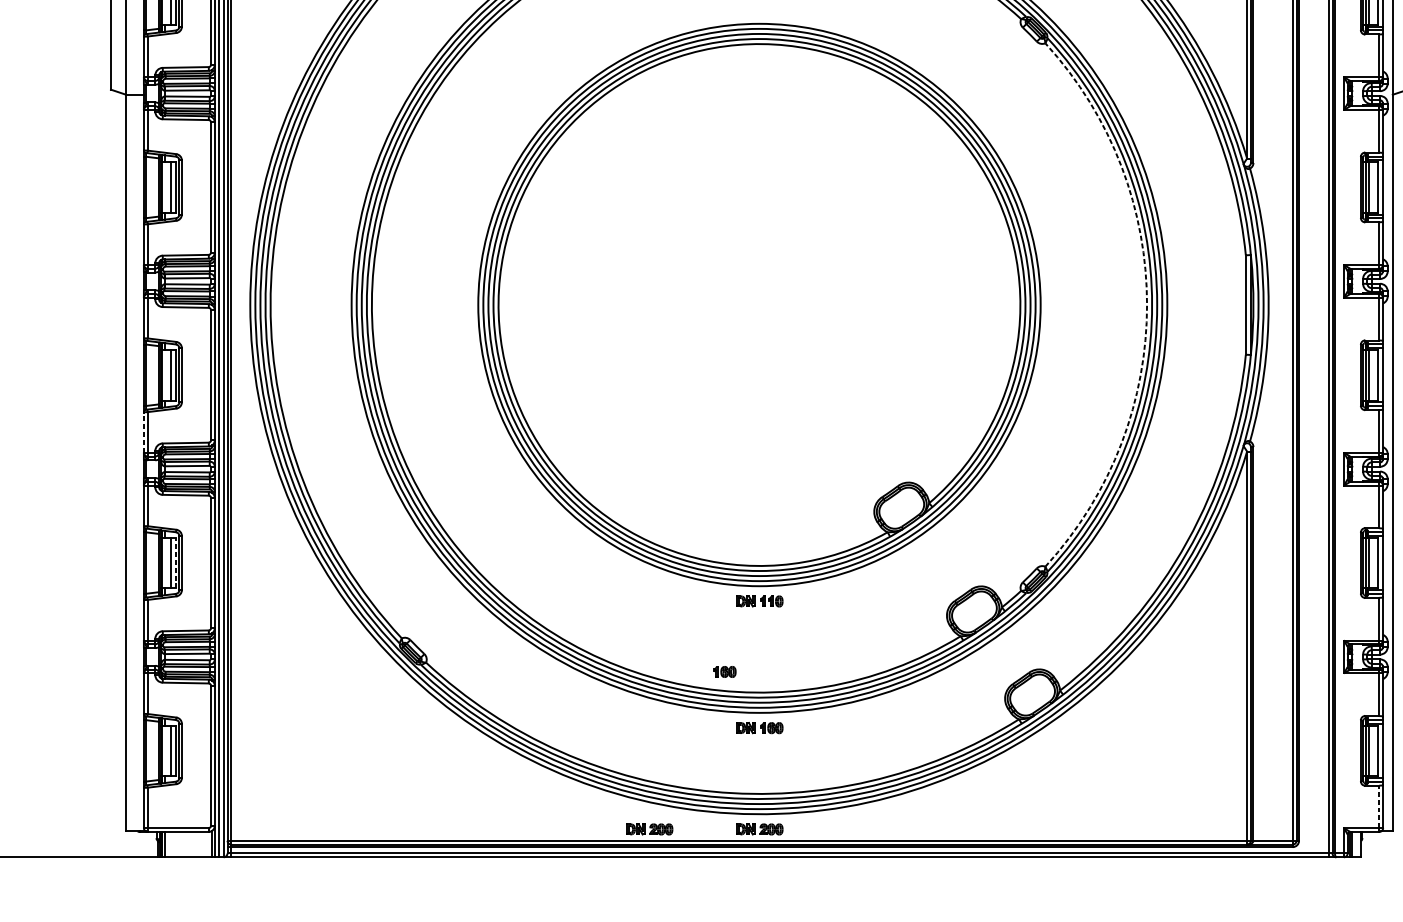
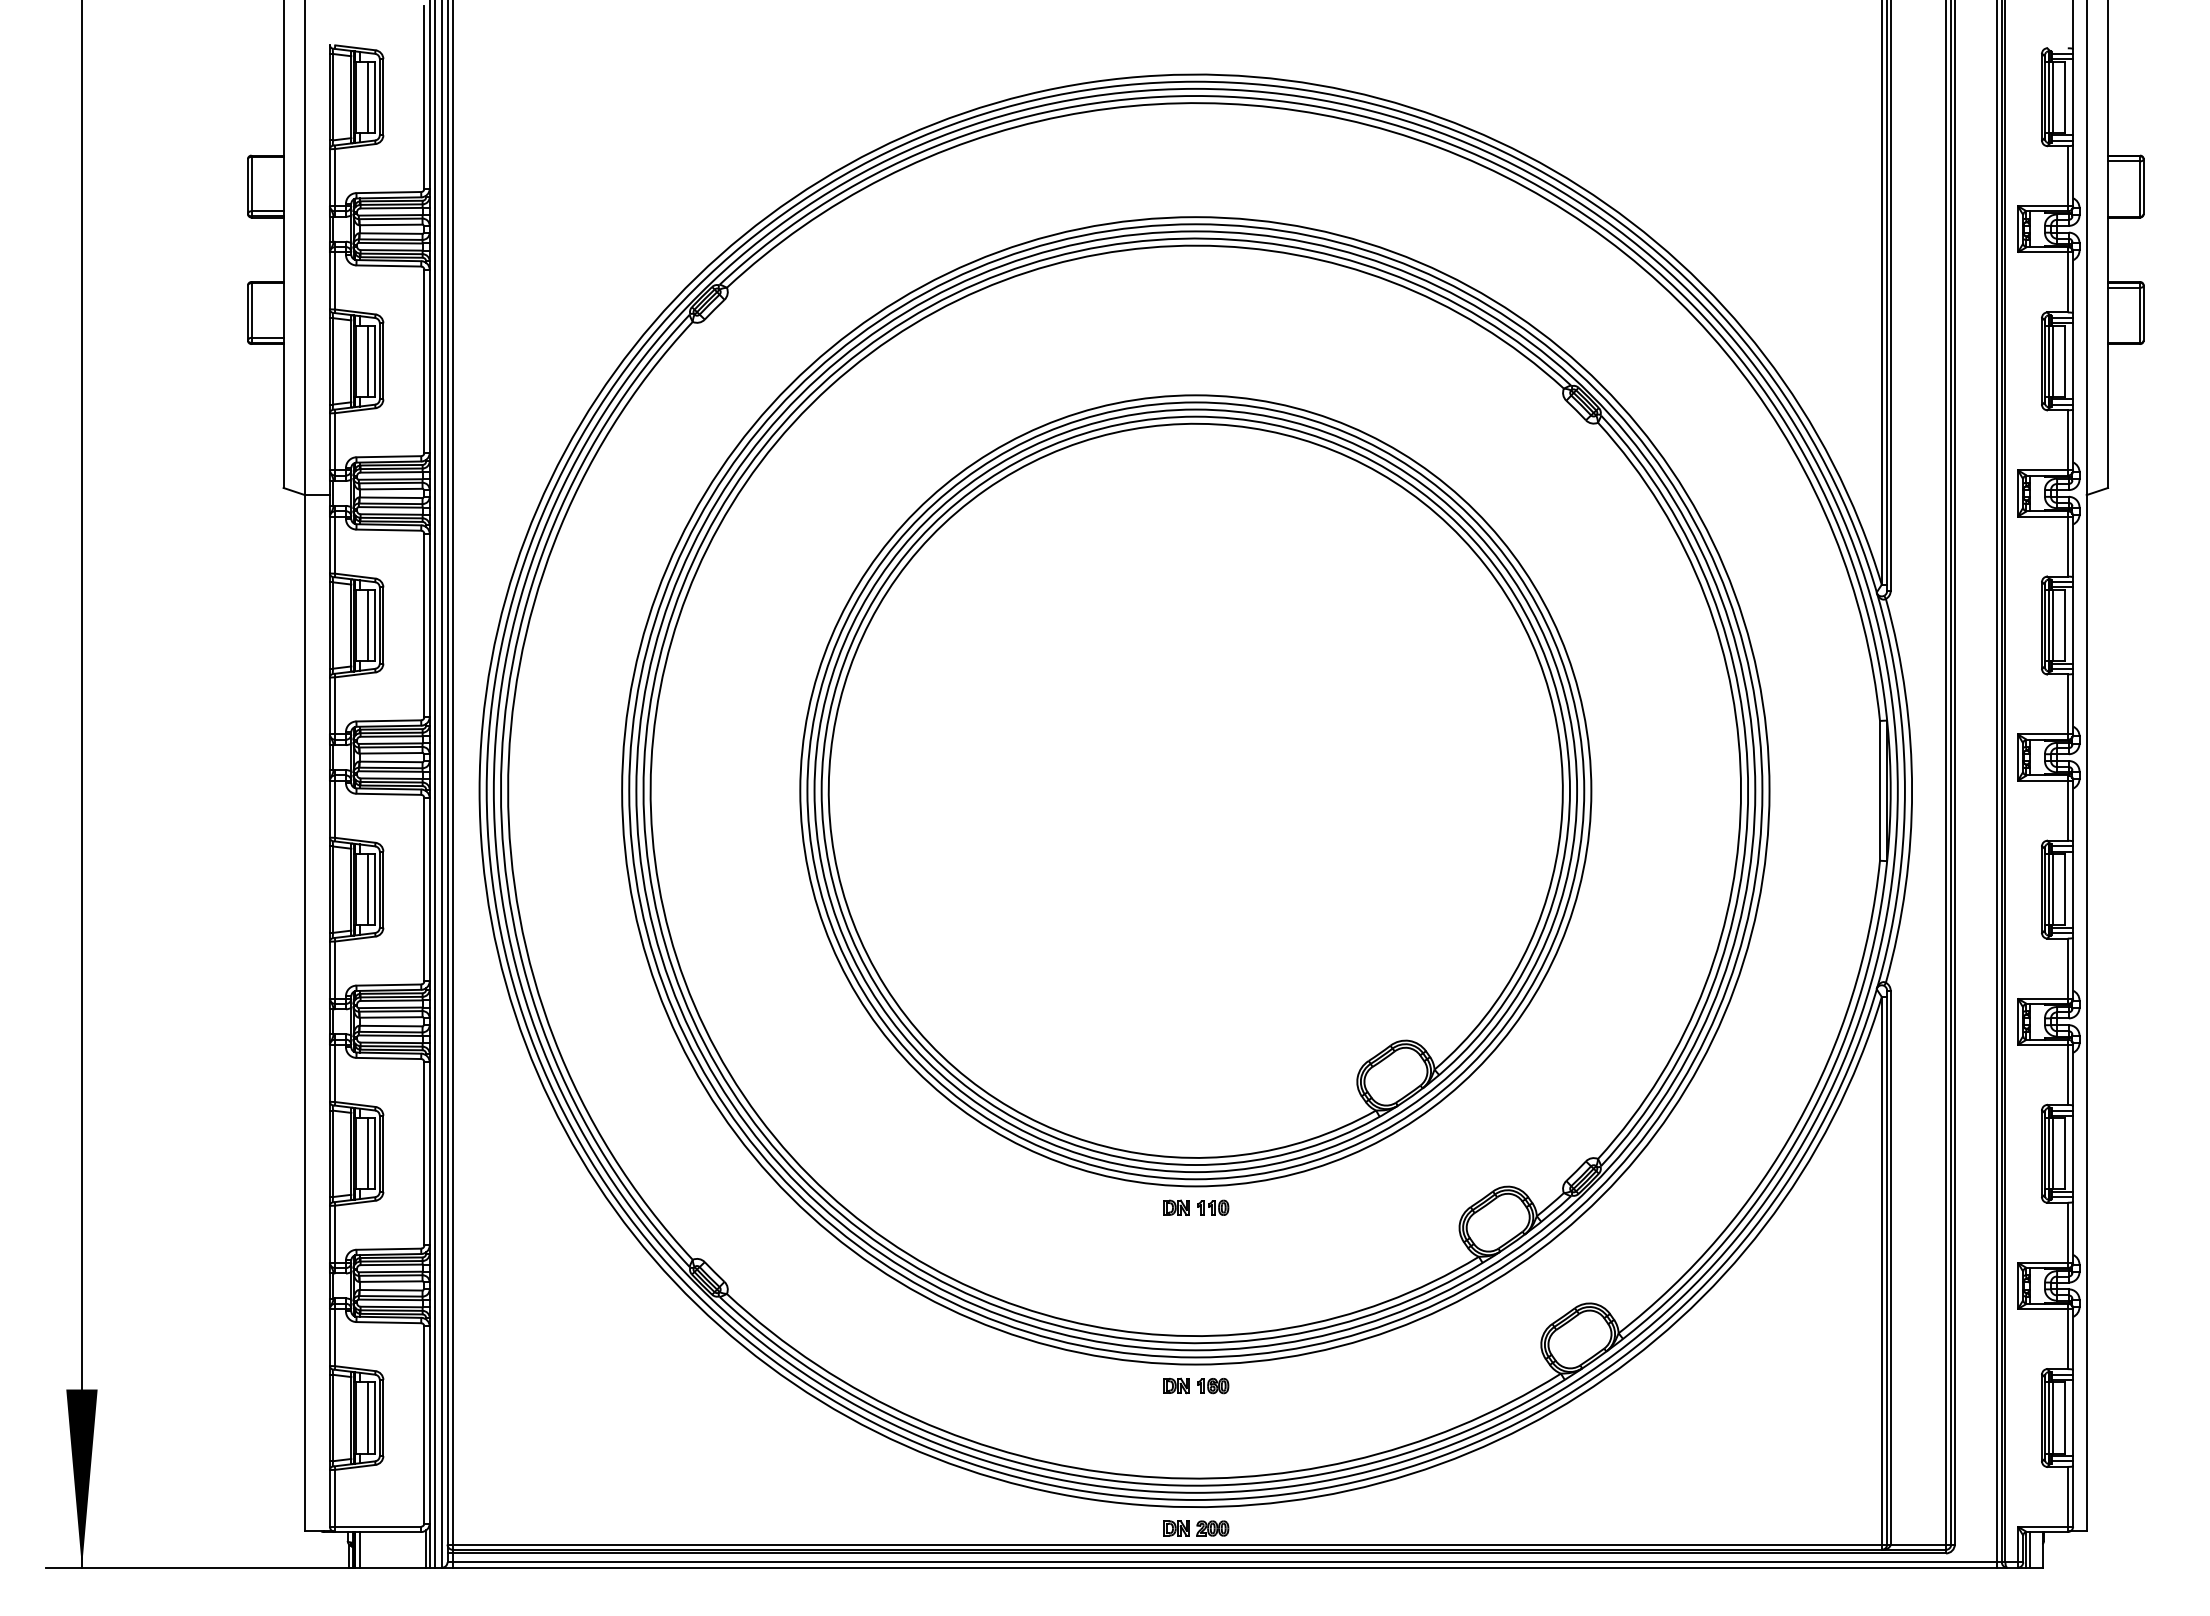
arc: (1147, 304) -> (1741, 790), dashed -> solid
line: (143, 432) -> (329, 969), dashed -> solid
line: (175, 562) -> (374, 1153), dashed -> solid
part: (725, 672) -> (1147, 1307), removed
line: (1379, 806) -> (2067, 1496), dashed -> solid
part: (649, 829) -> (1041, 1528), removed

